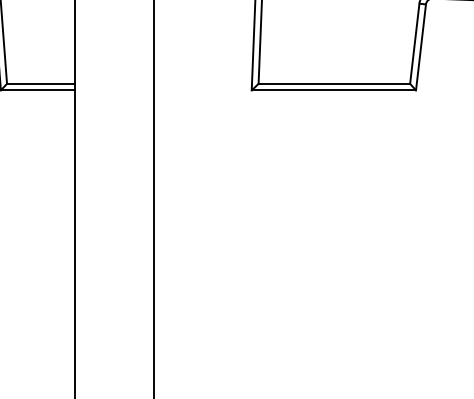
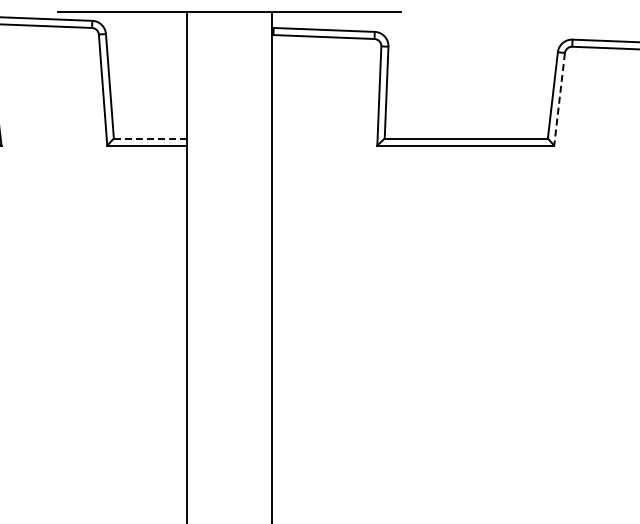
line: (420, 47) -> (559, 99), solid -> dashed
line: (41, 83) -> (150, 138), solid -> dashed

